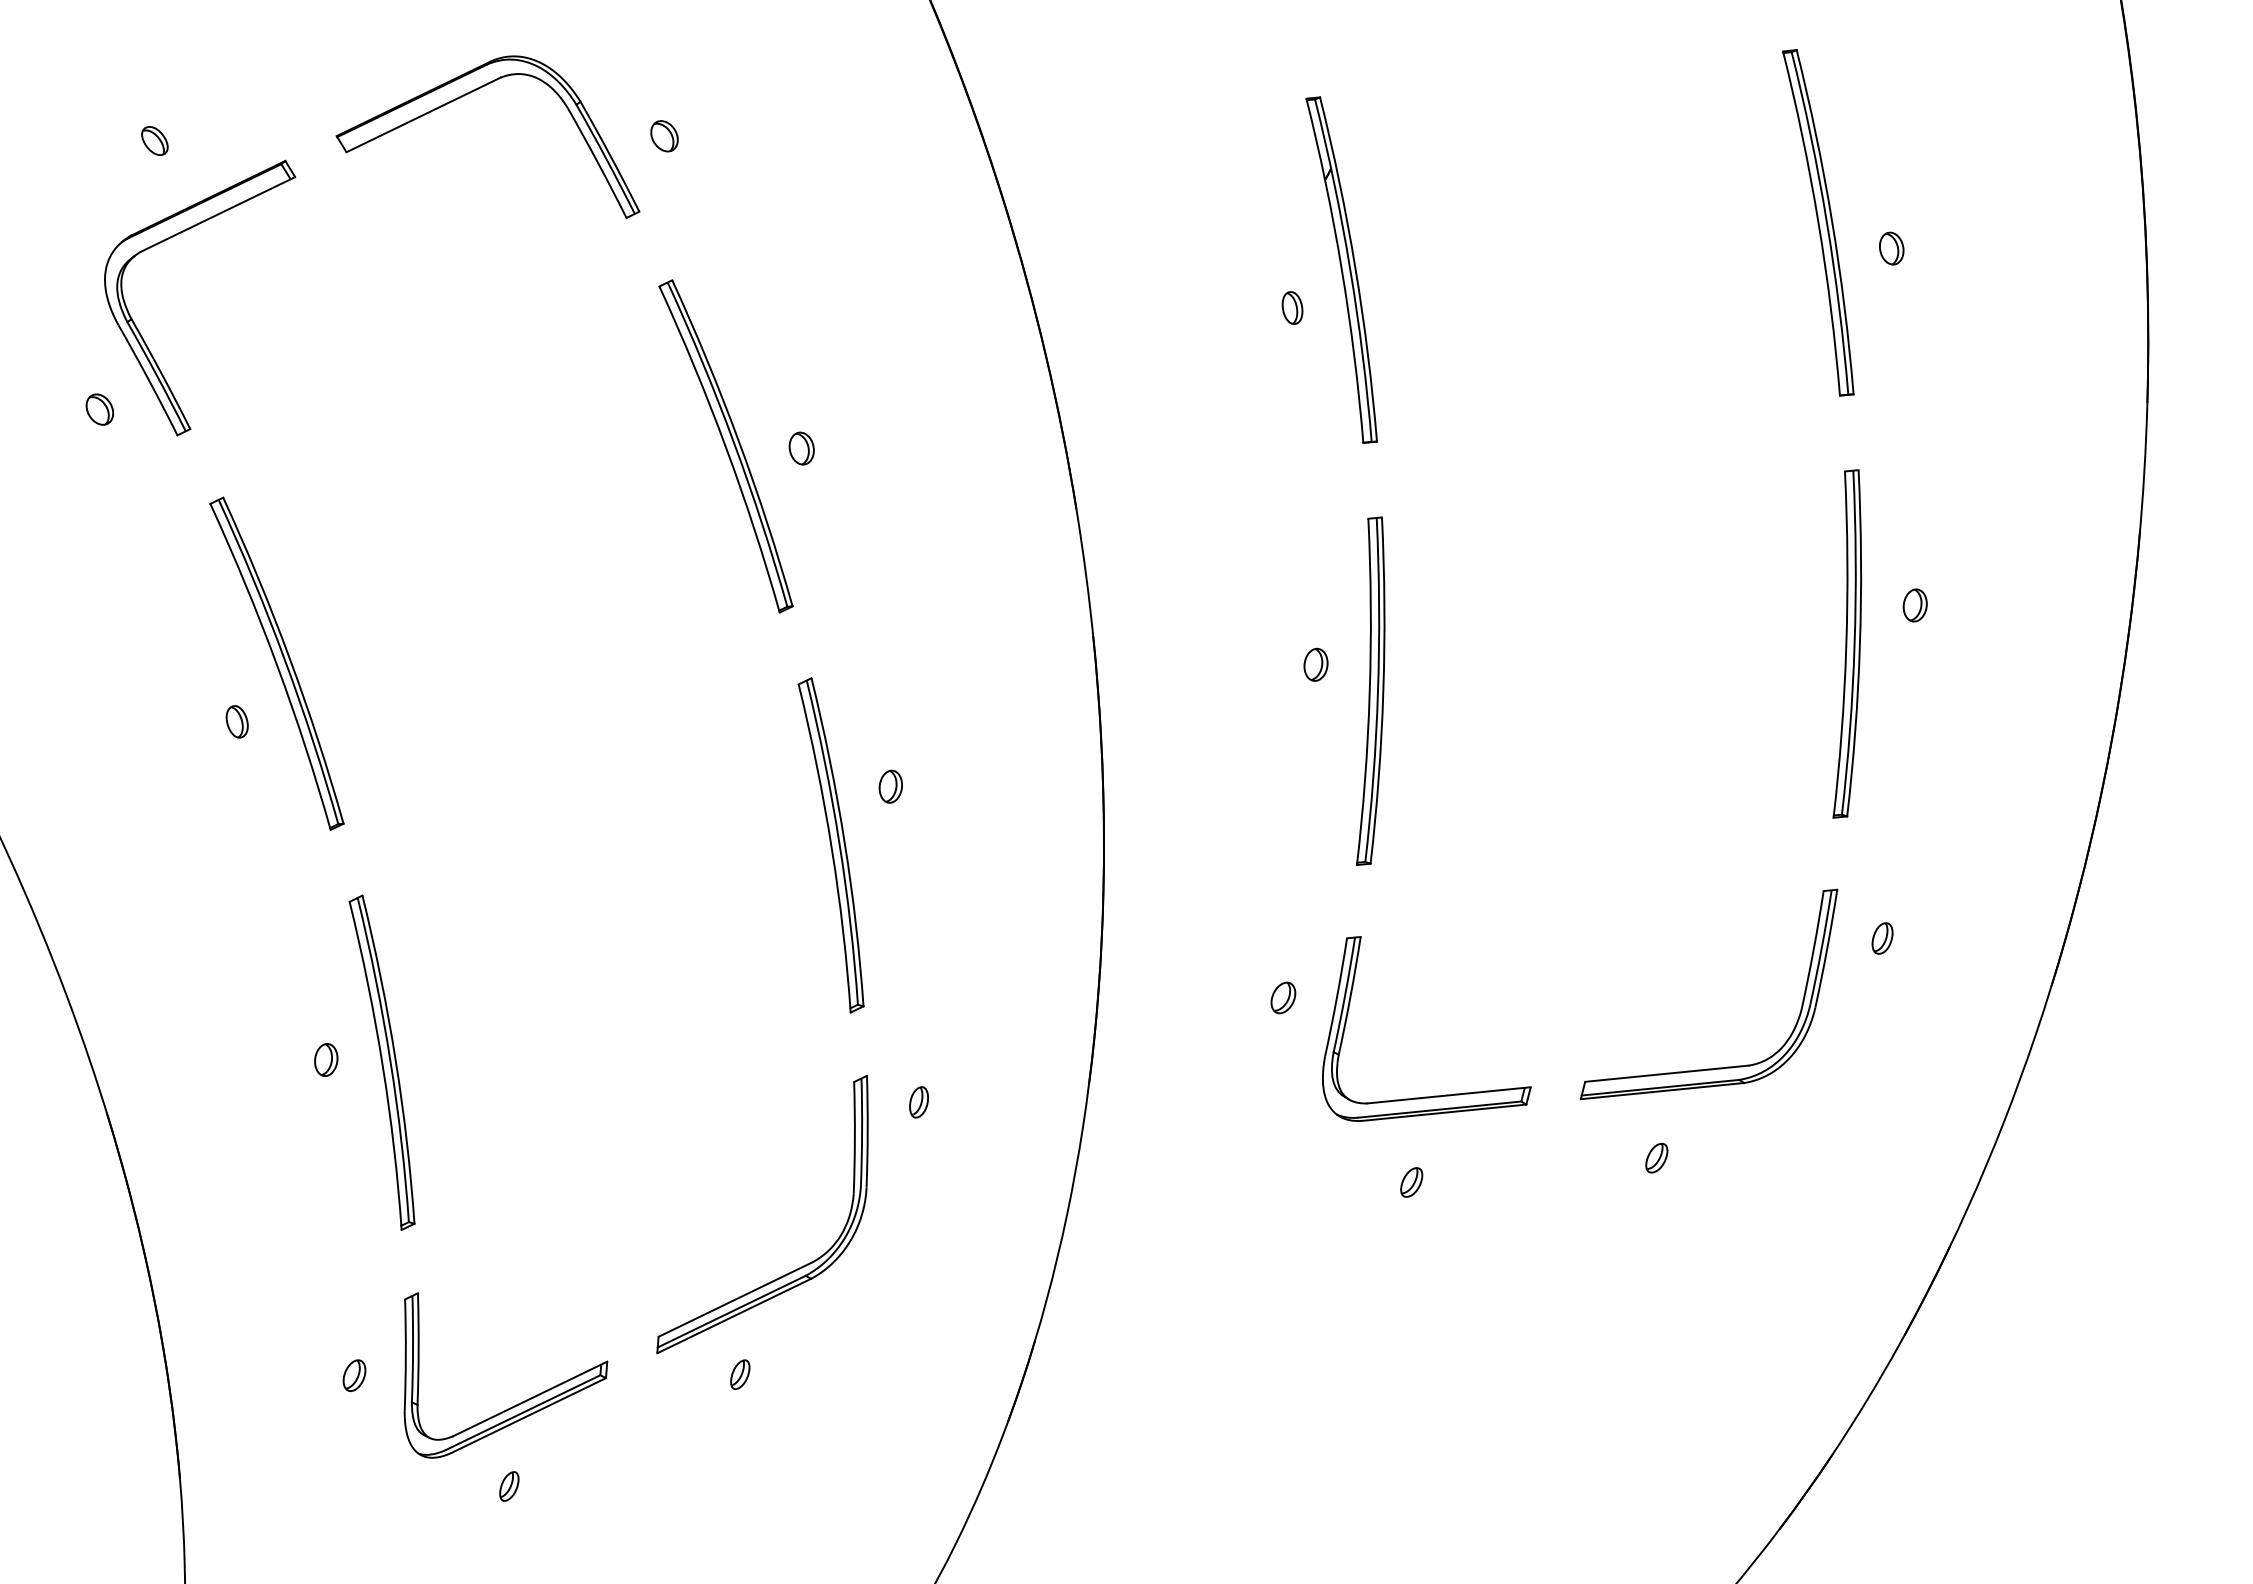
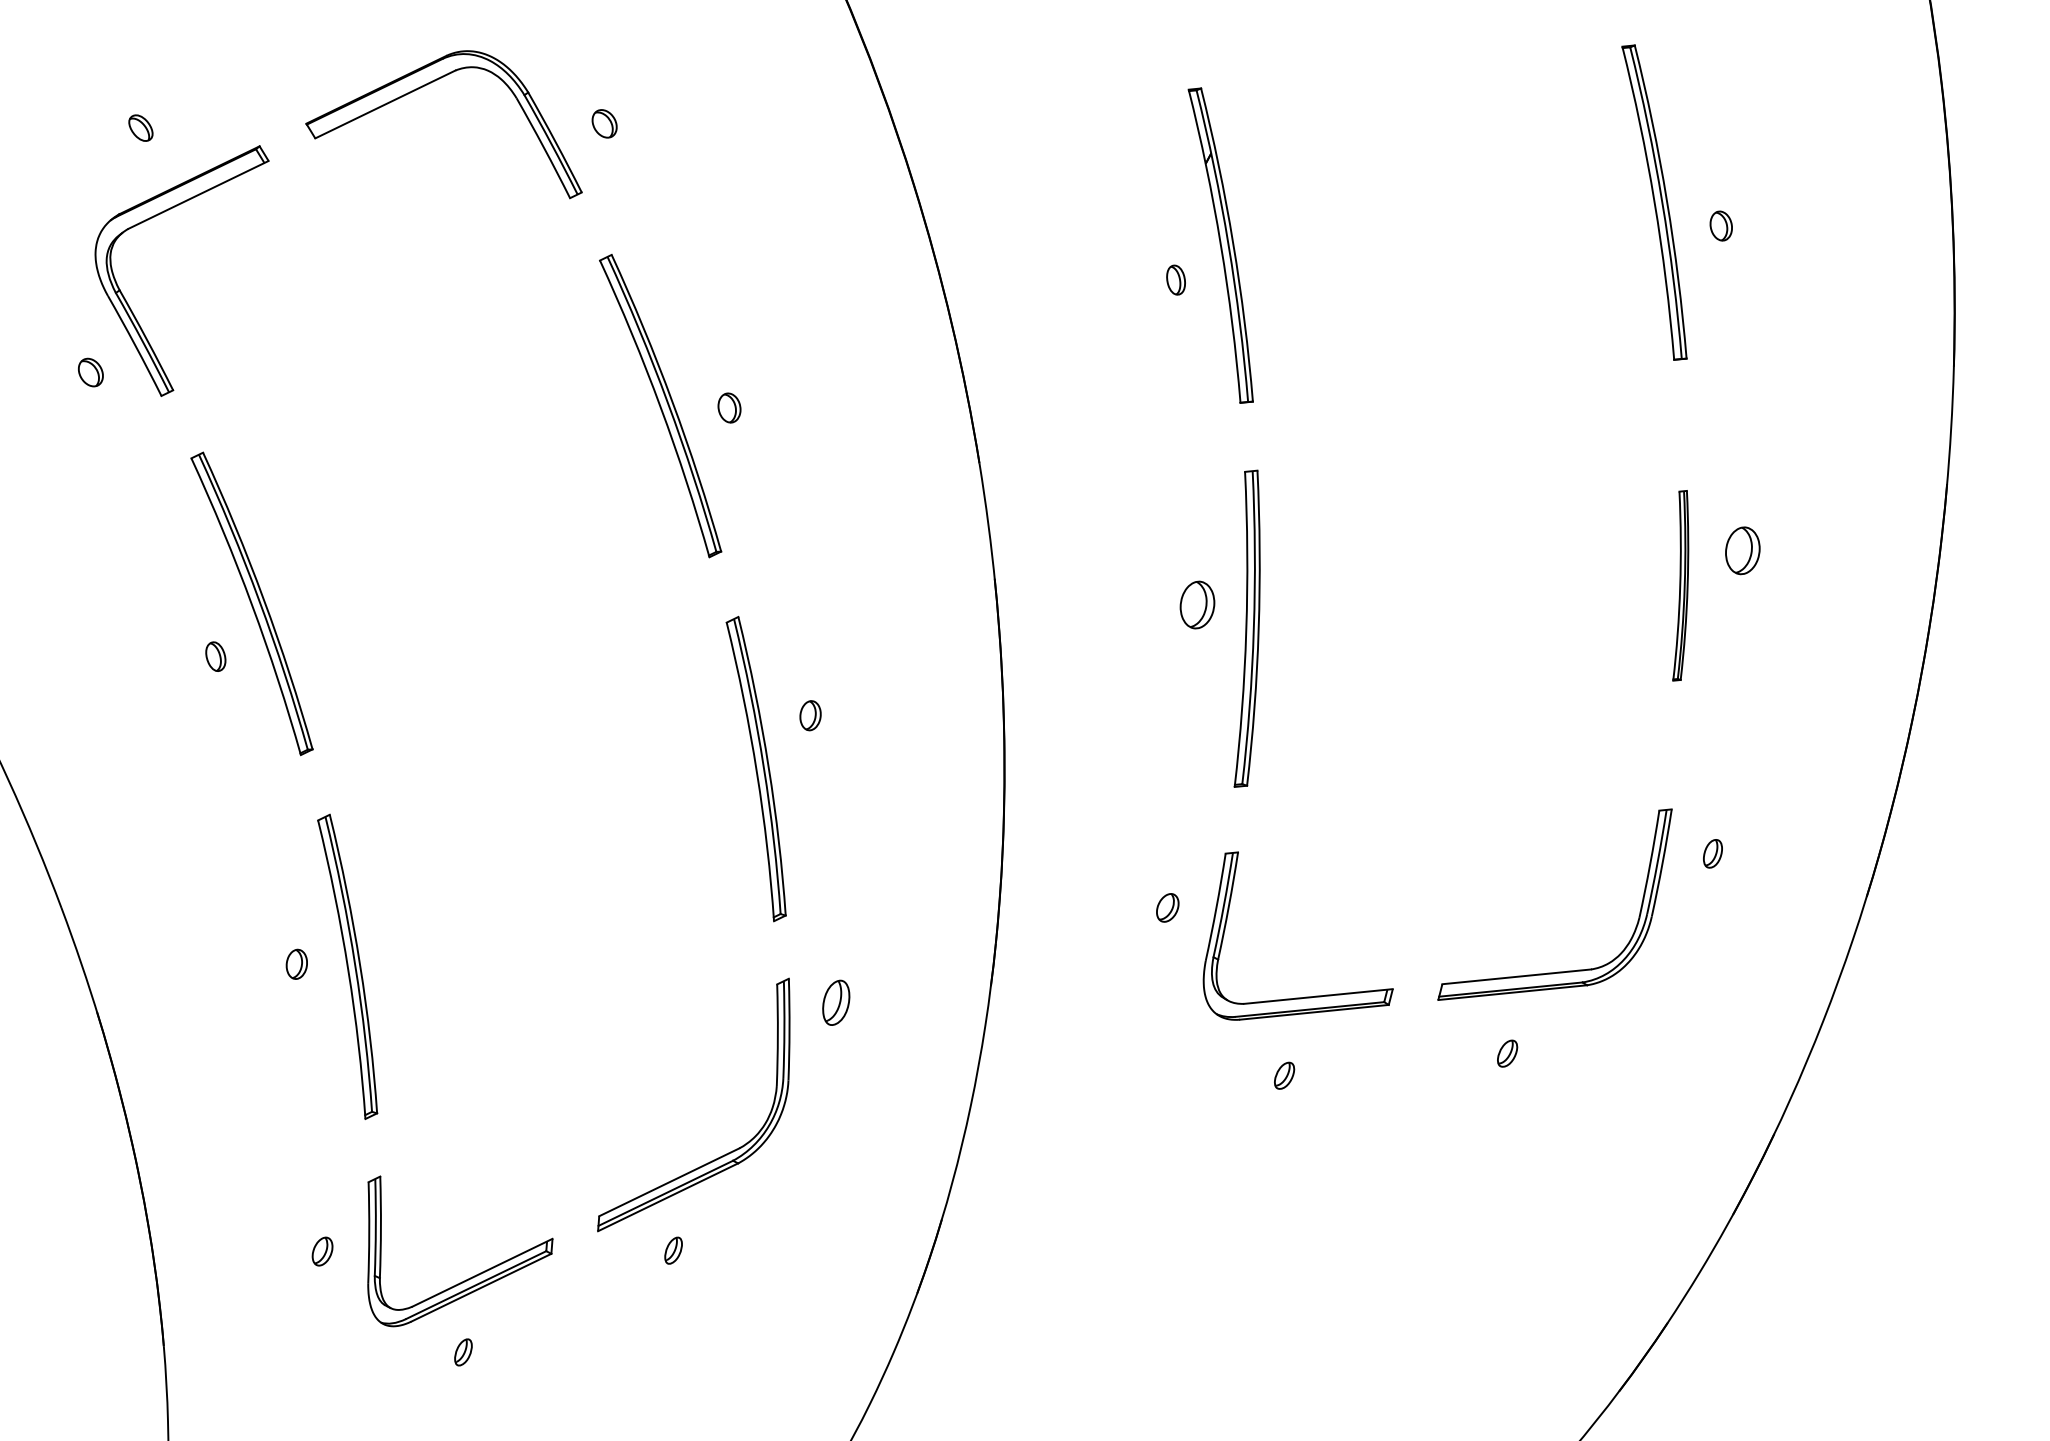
part: (1914, 605) -> (1742, 550), size x1.6
part: (1846, 643) -> (1680, 585), size x0.6
part: (1315, 664) -> (1196, 604), size x1.6
part: (918, 1102) -> (835, 1003), size x1.6

